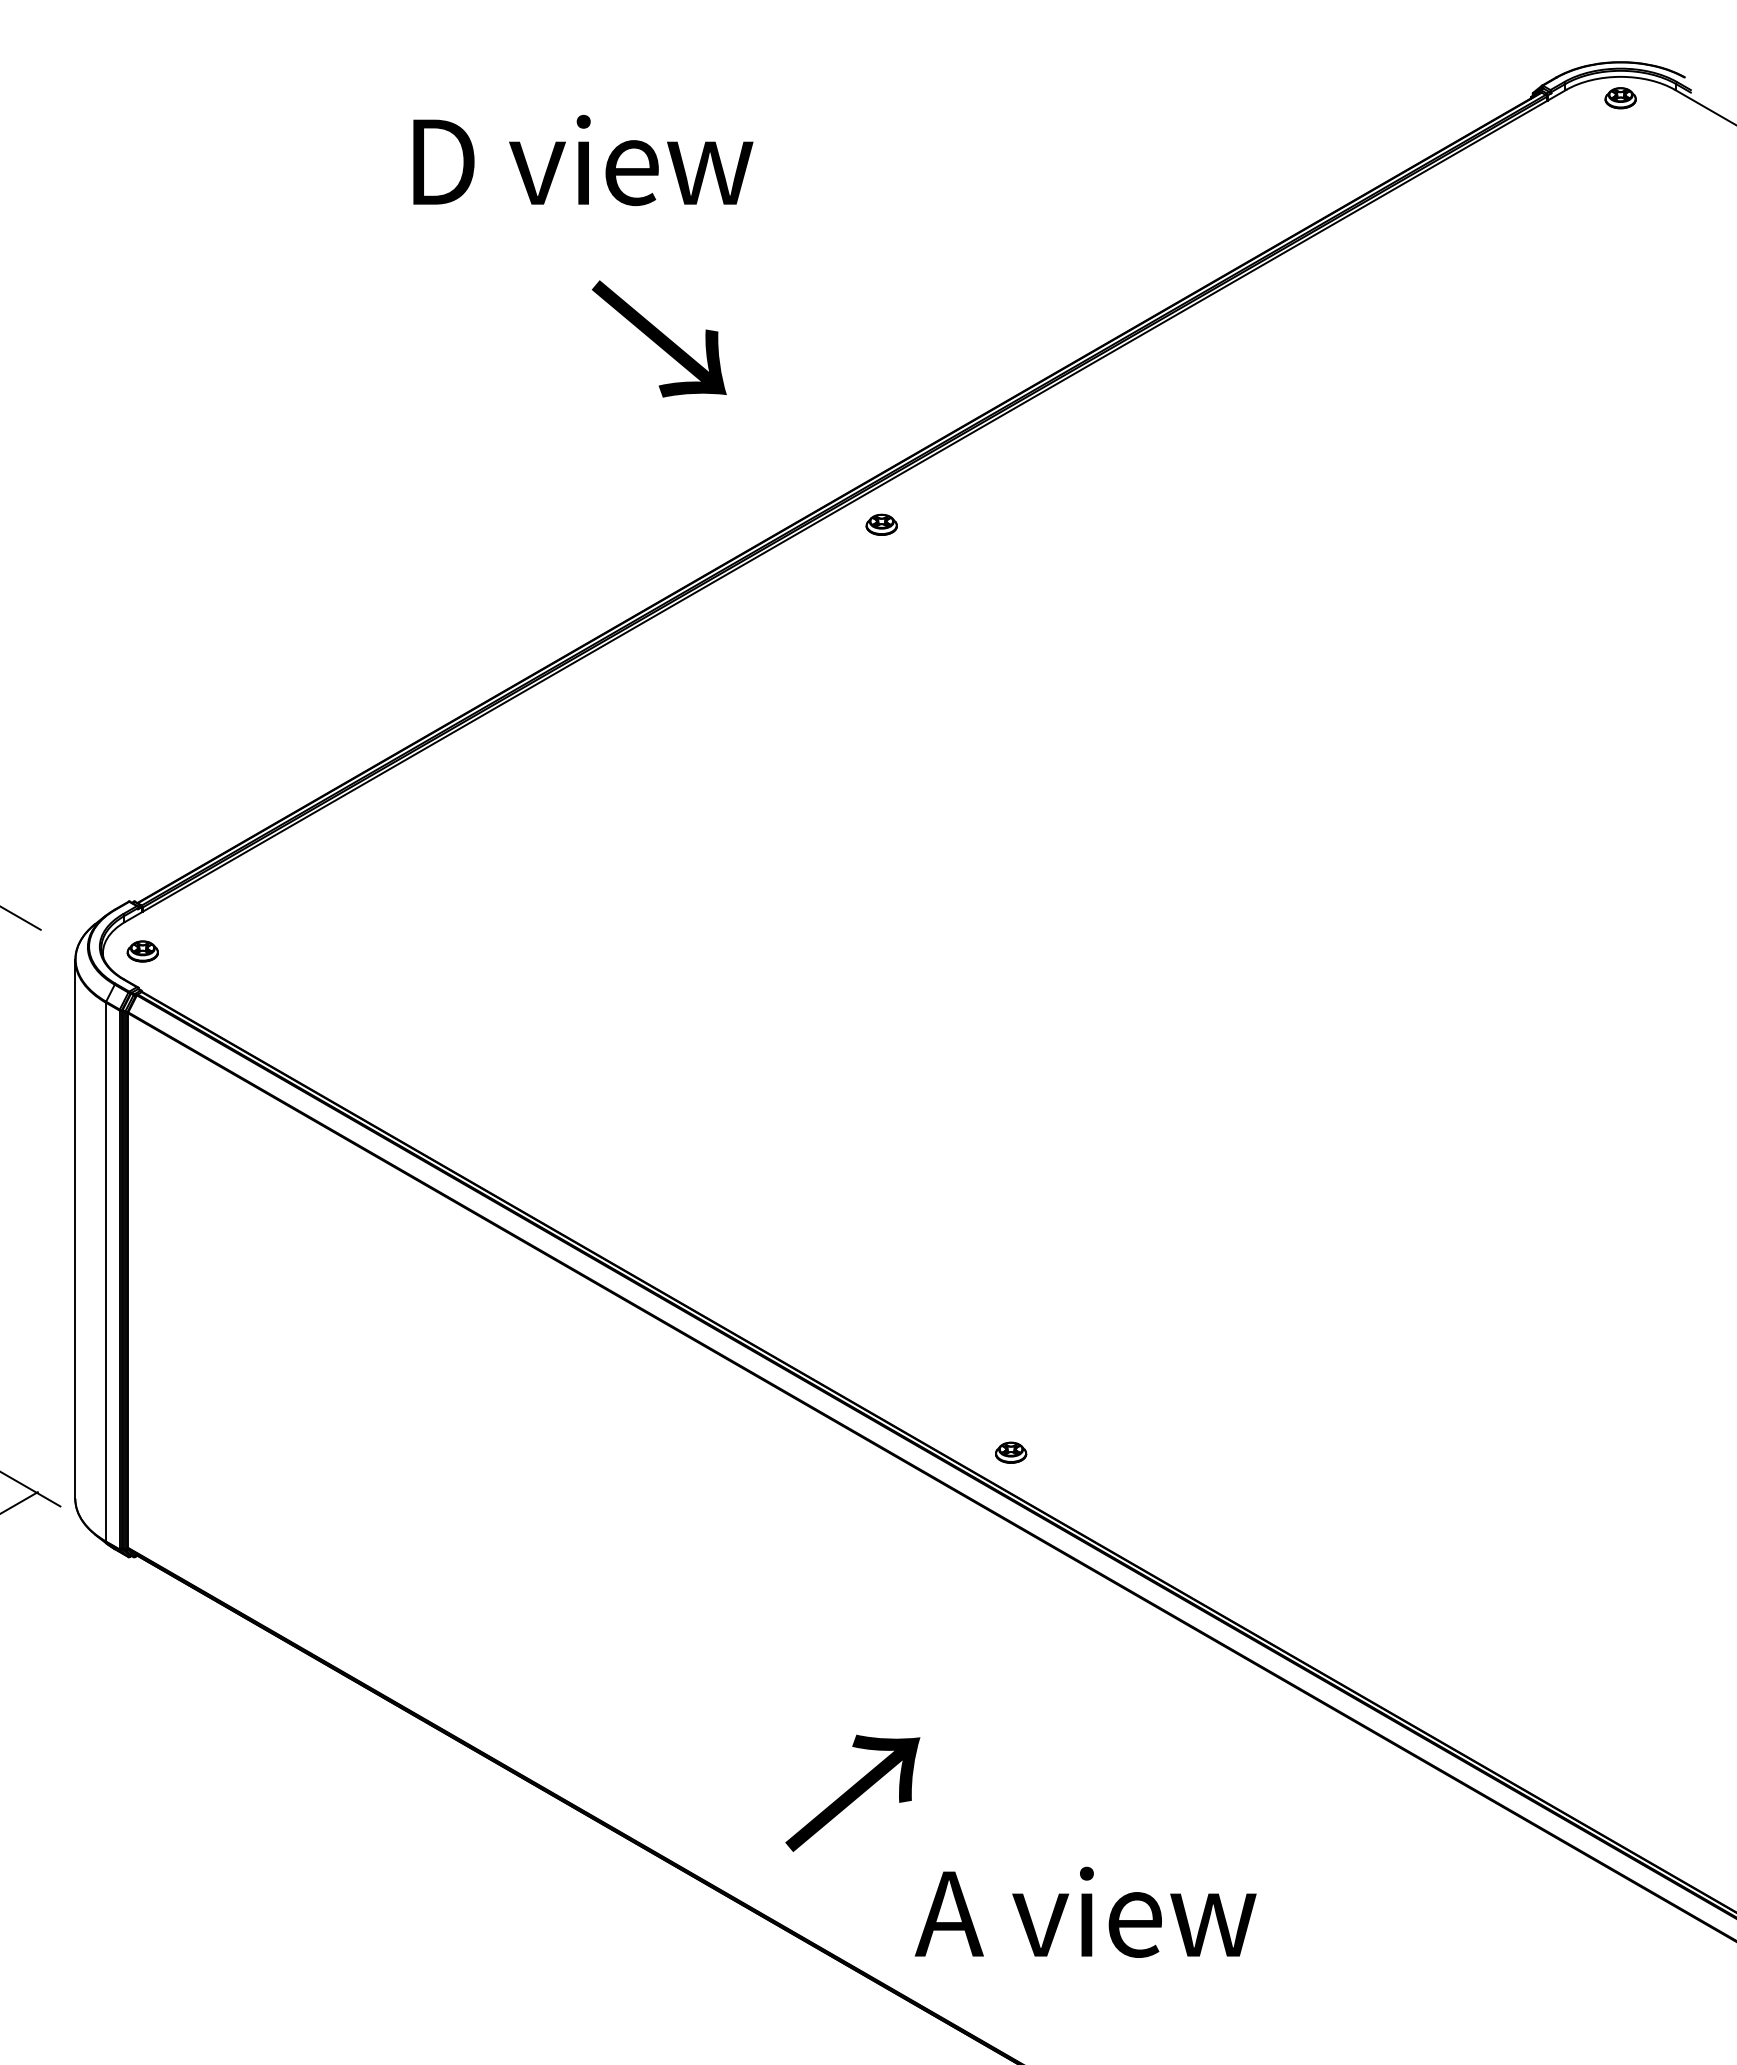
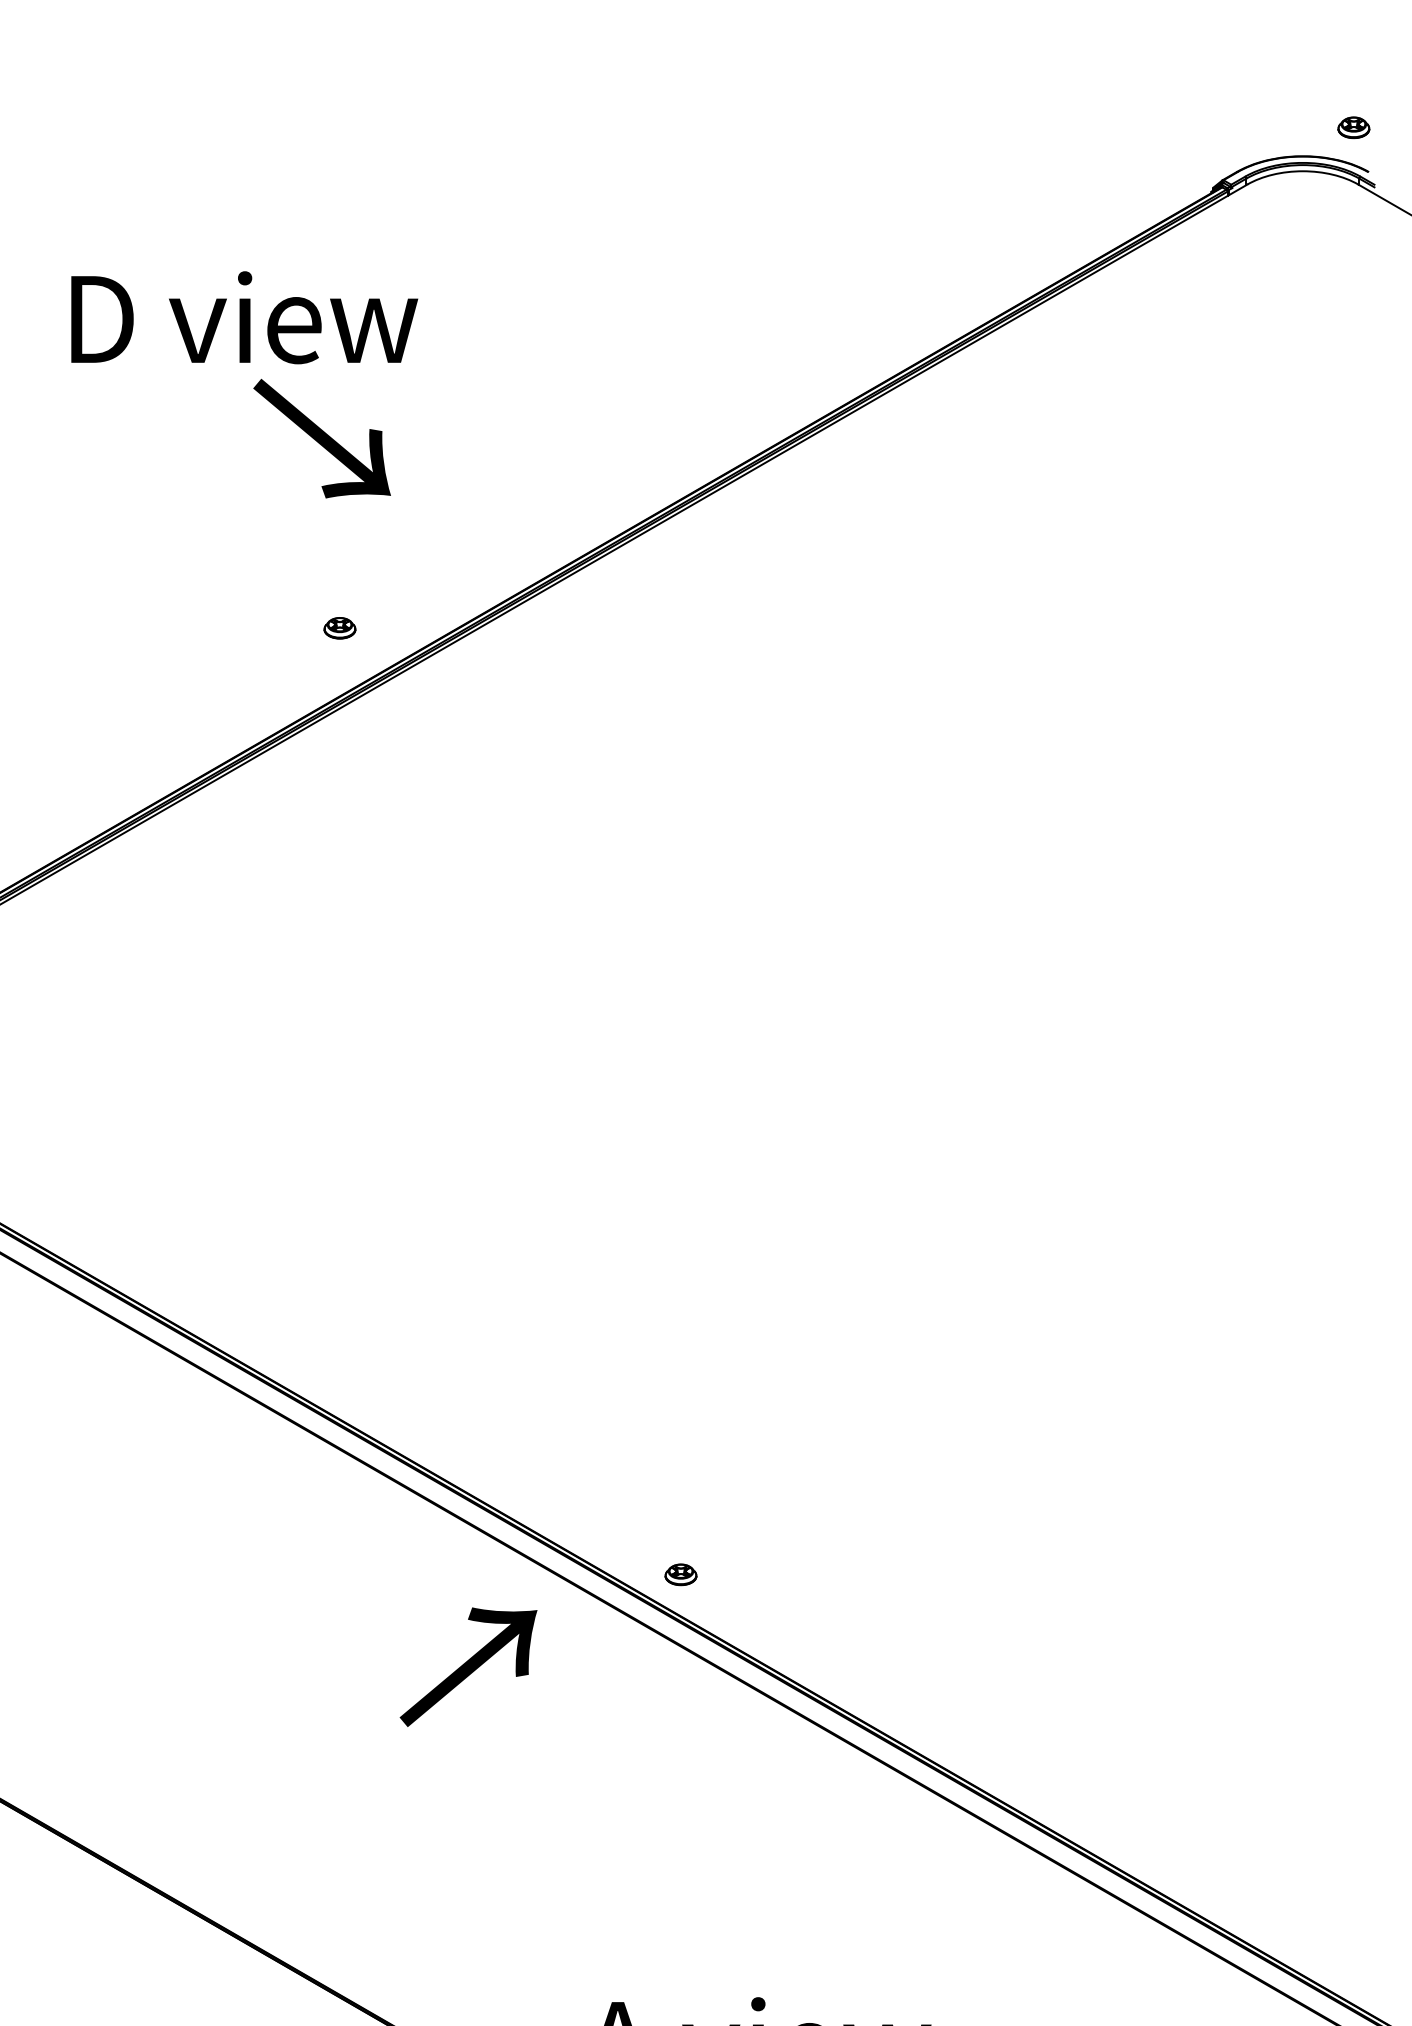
part: (1620, 98) -> (1353, 128), moved
text: (583, 160) -> (244, 317), moved
part: (881, 524) -> (339, 627), moved
text: (852, 1792) -> (468, 1666), moved

